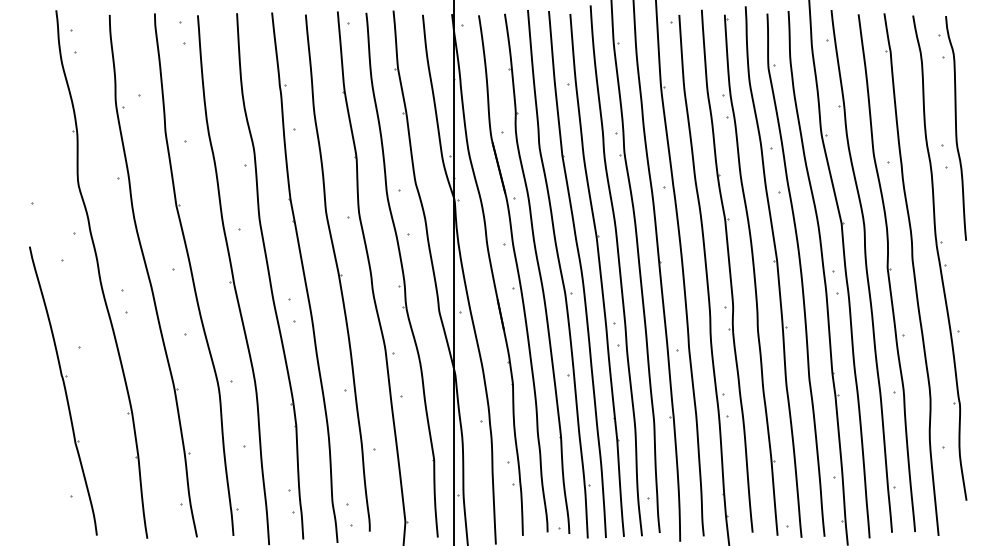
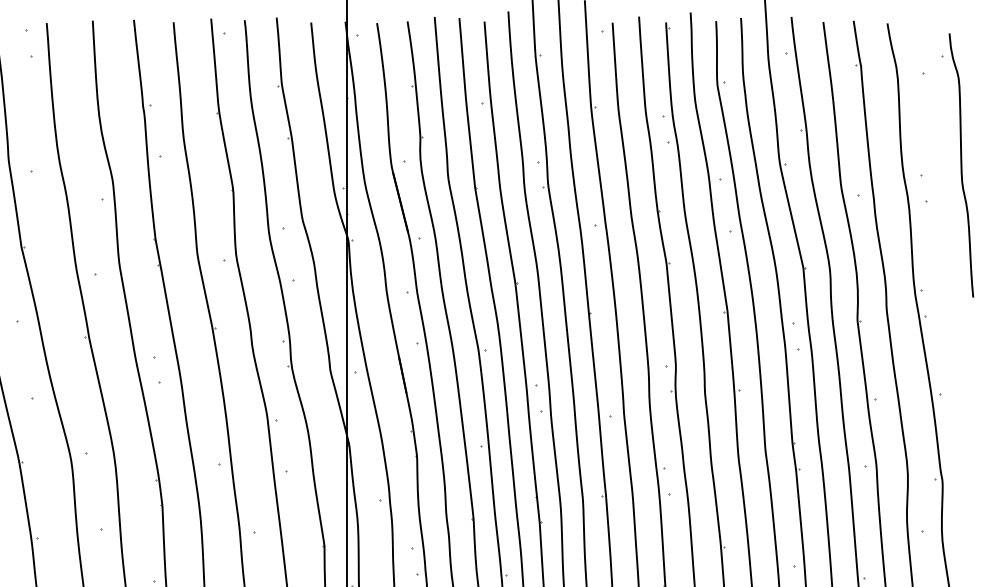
part: (952, 128) -> (957, 165), moved

